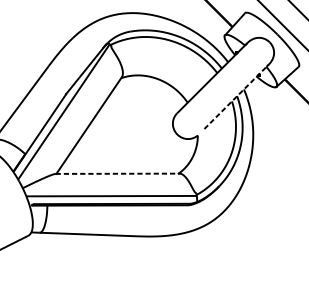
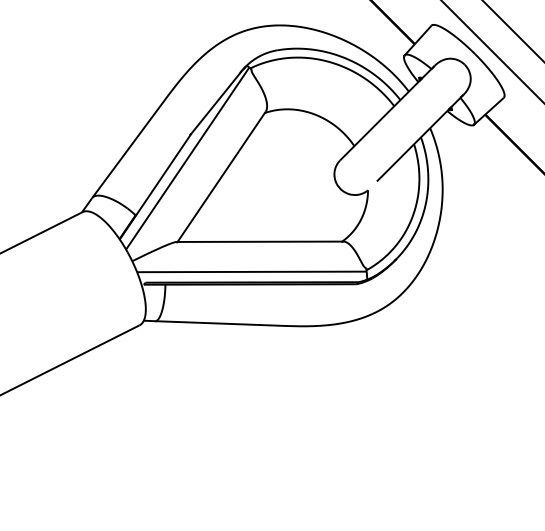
line: (236, 96) -> (420, 137), dashed -> solid
line: (117, 173) -> (260, 241), dashed -> solid

